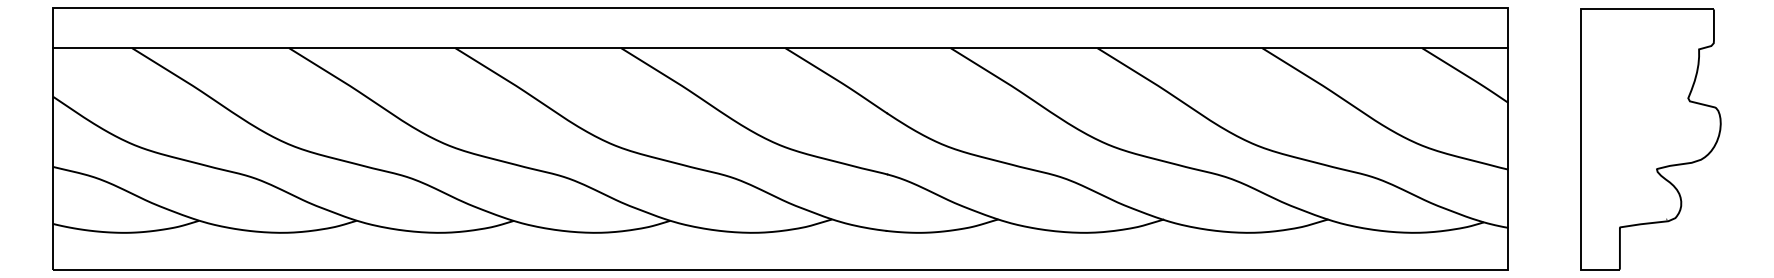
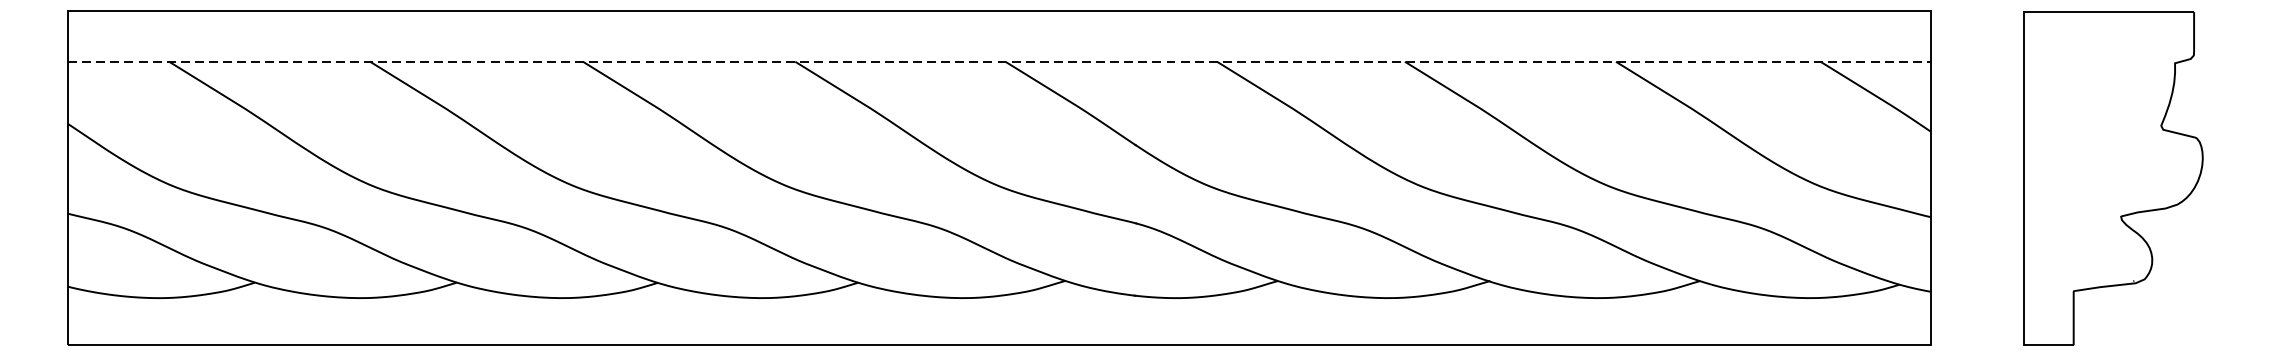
line: (780, 48) -> (999, 62), solid -> dashed

